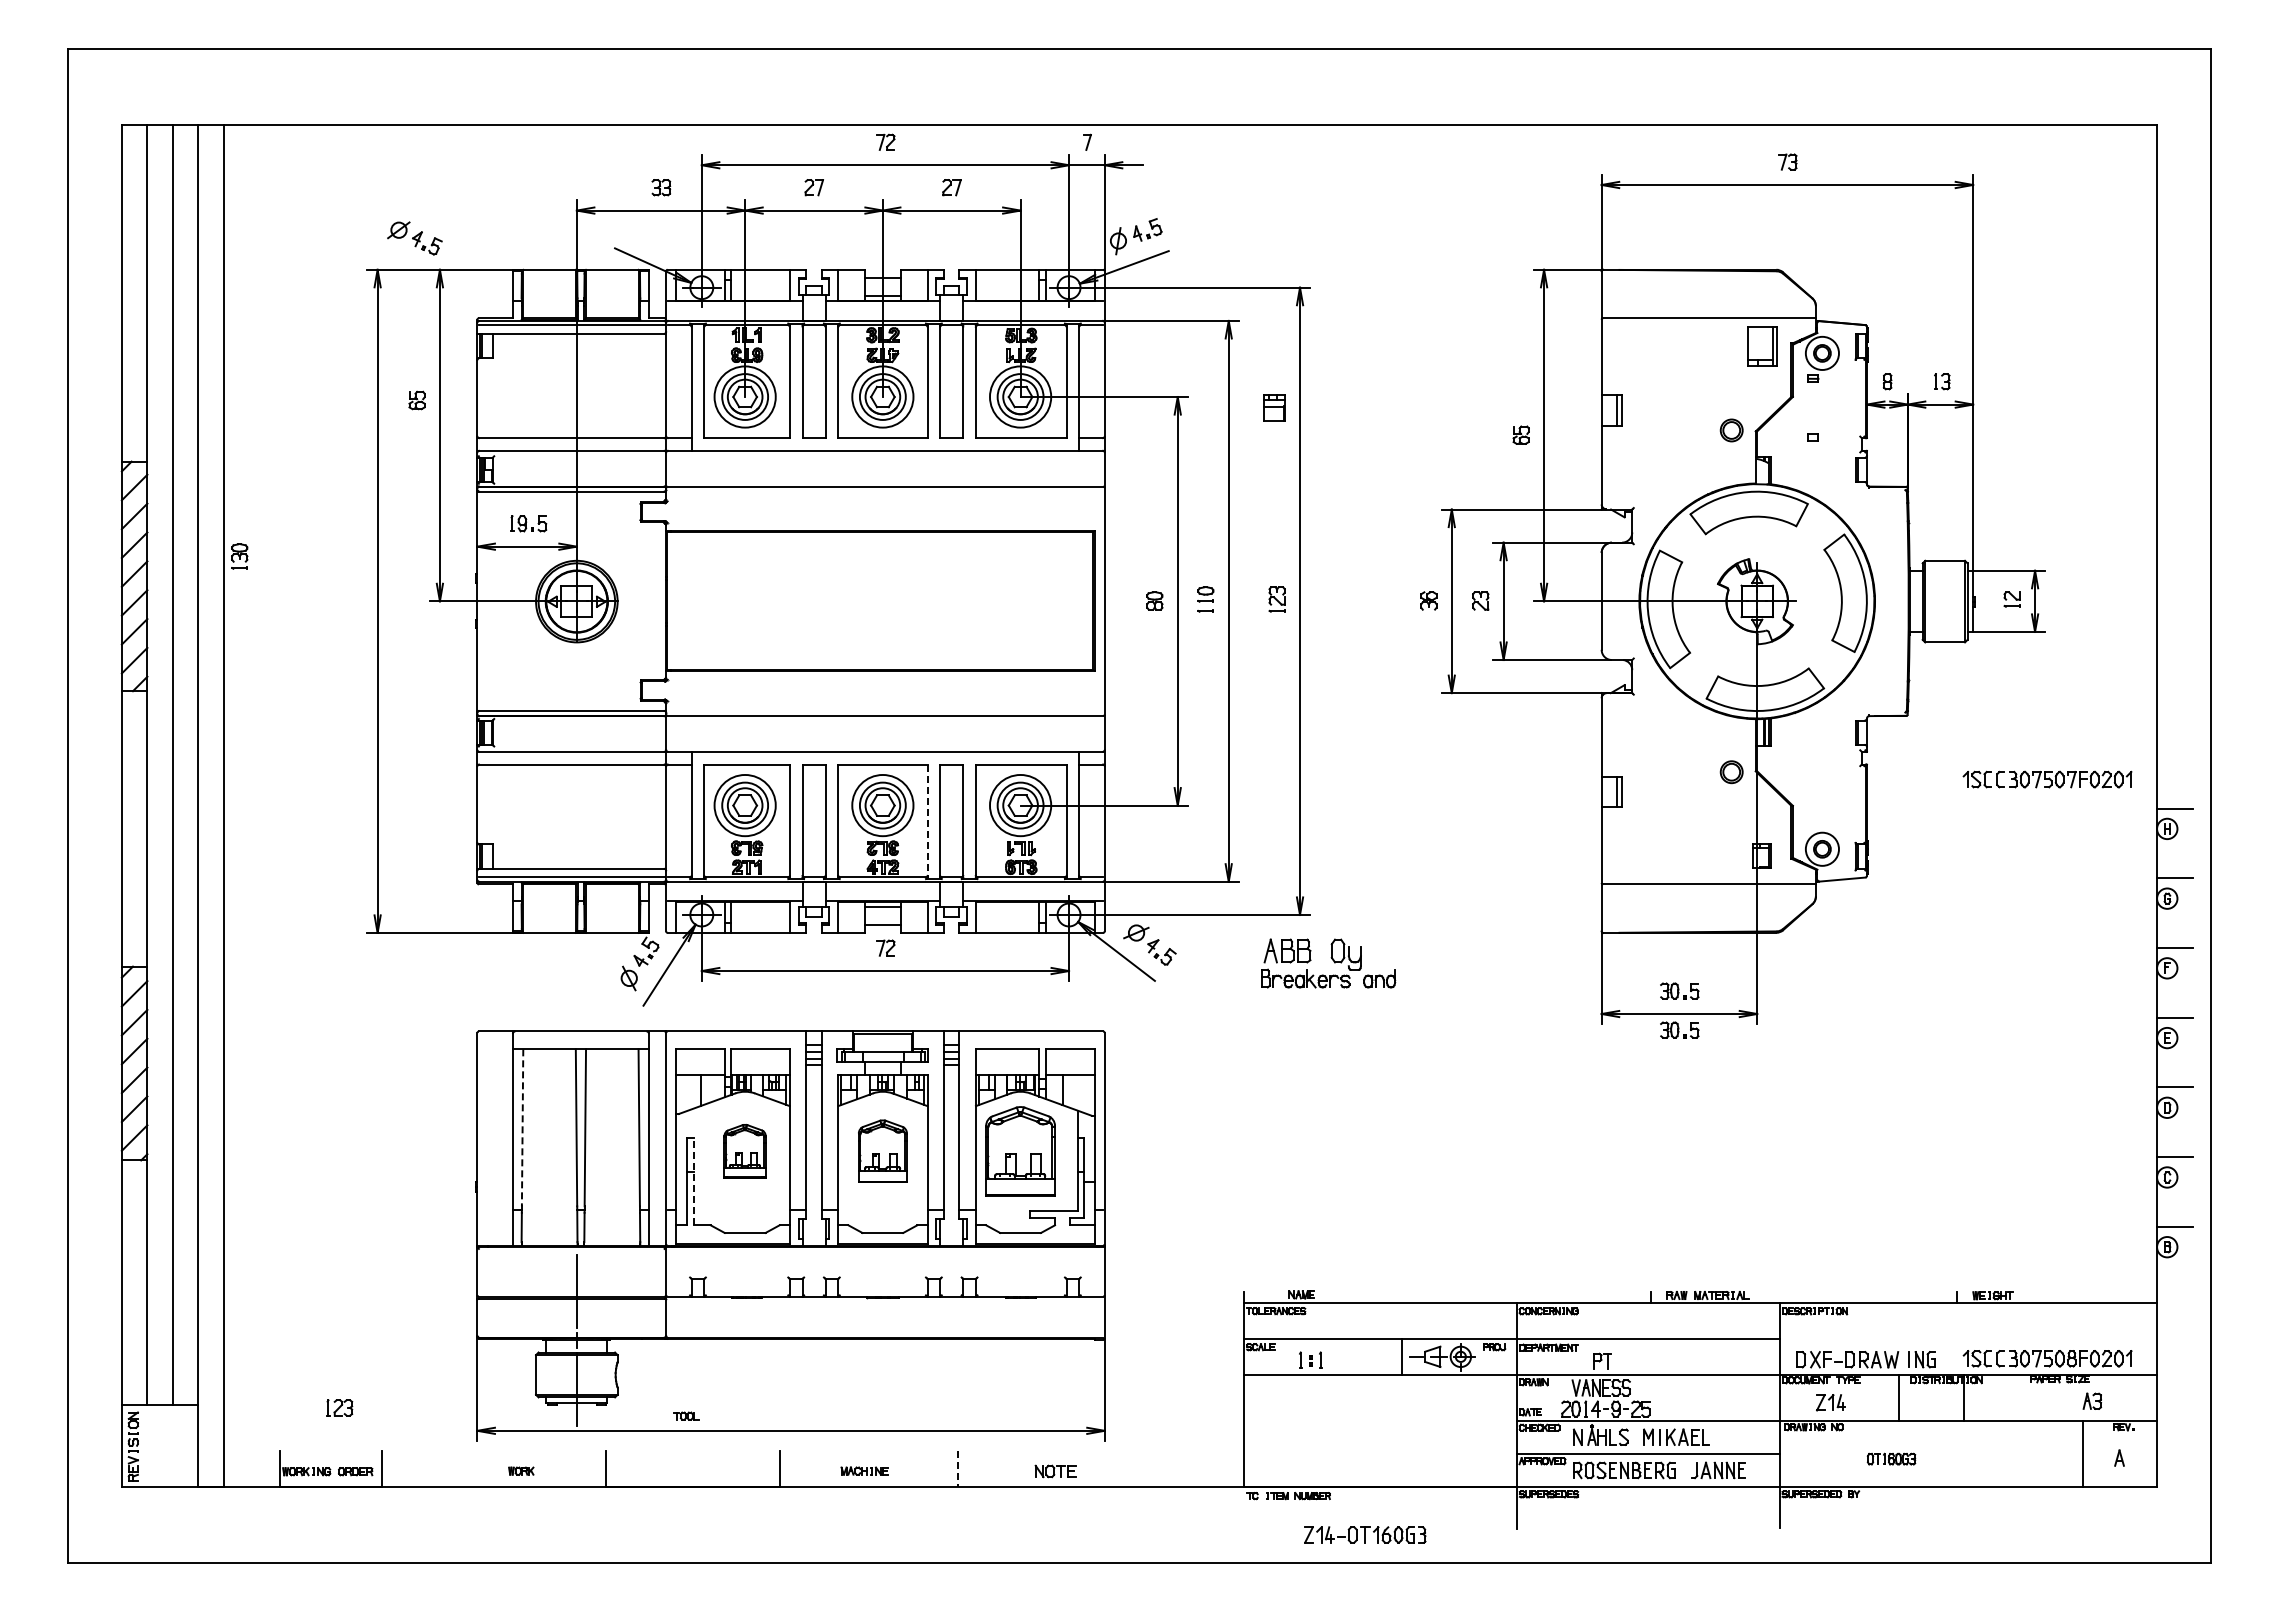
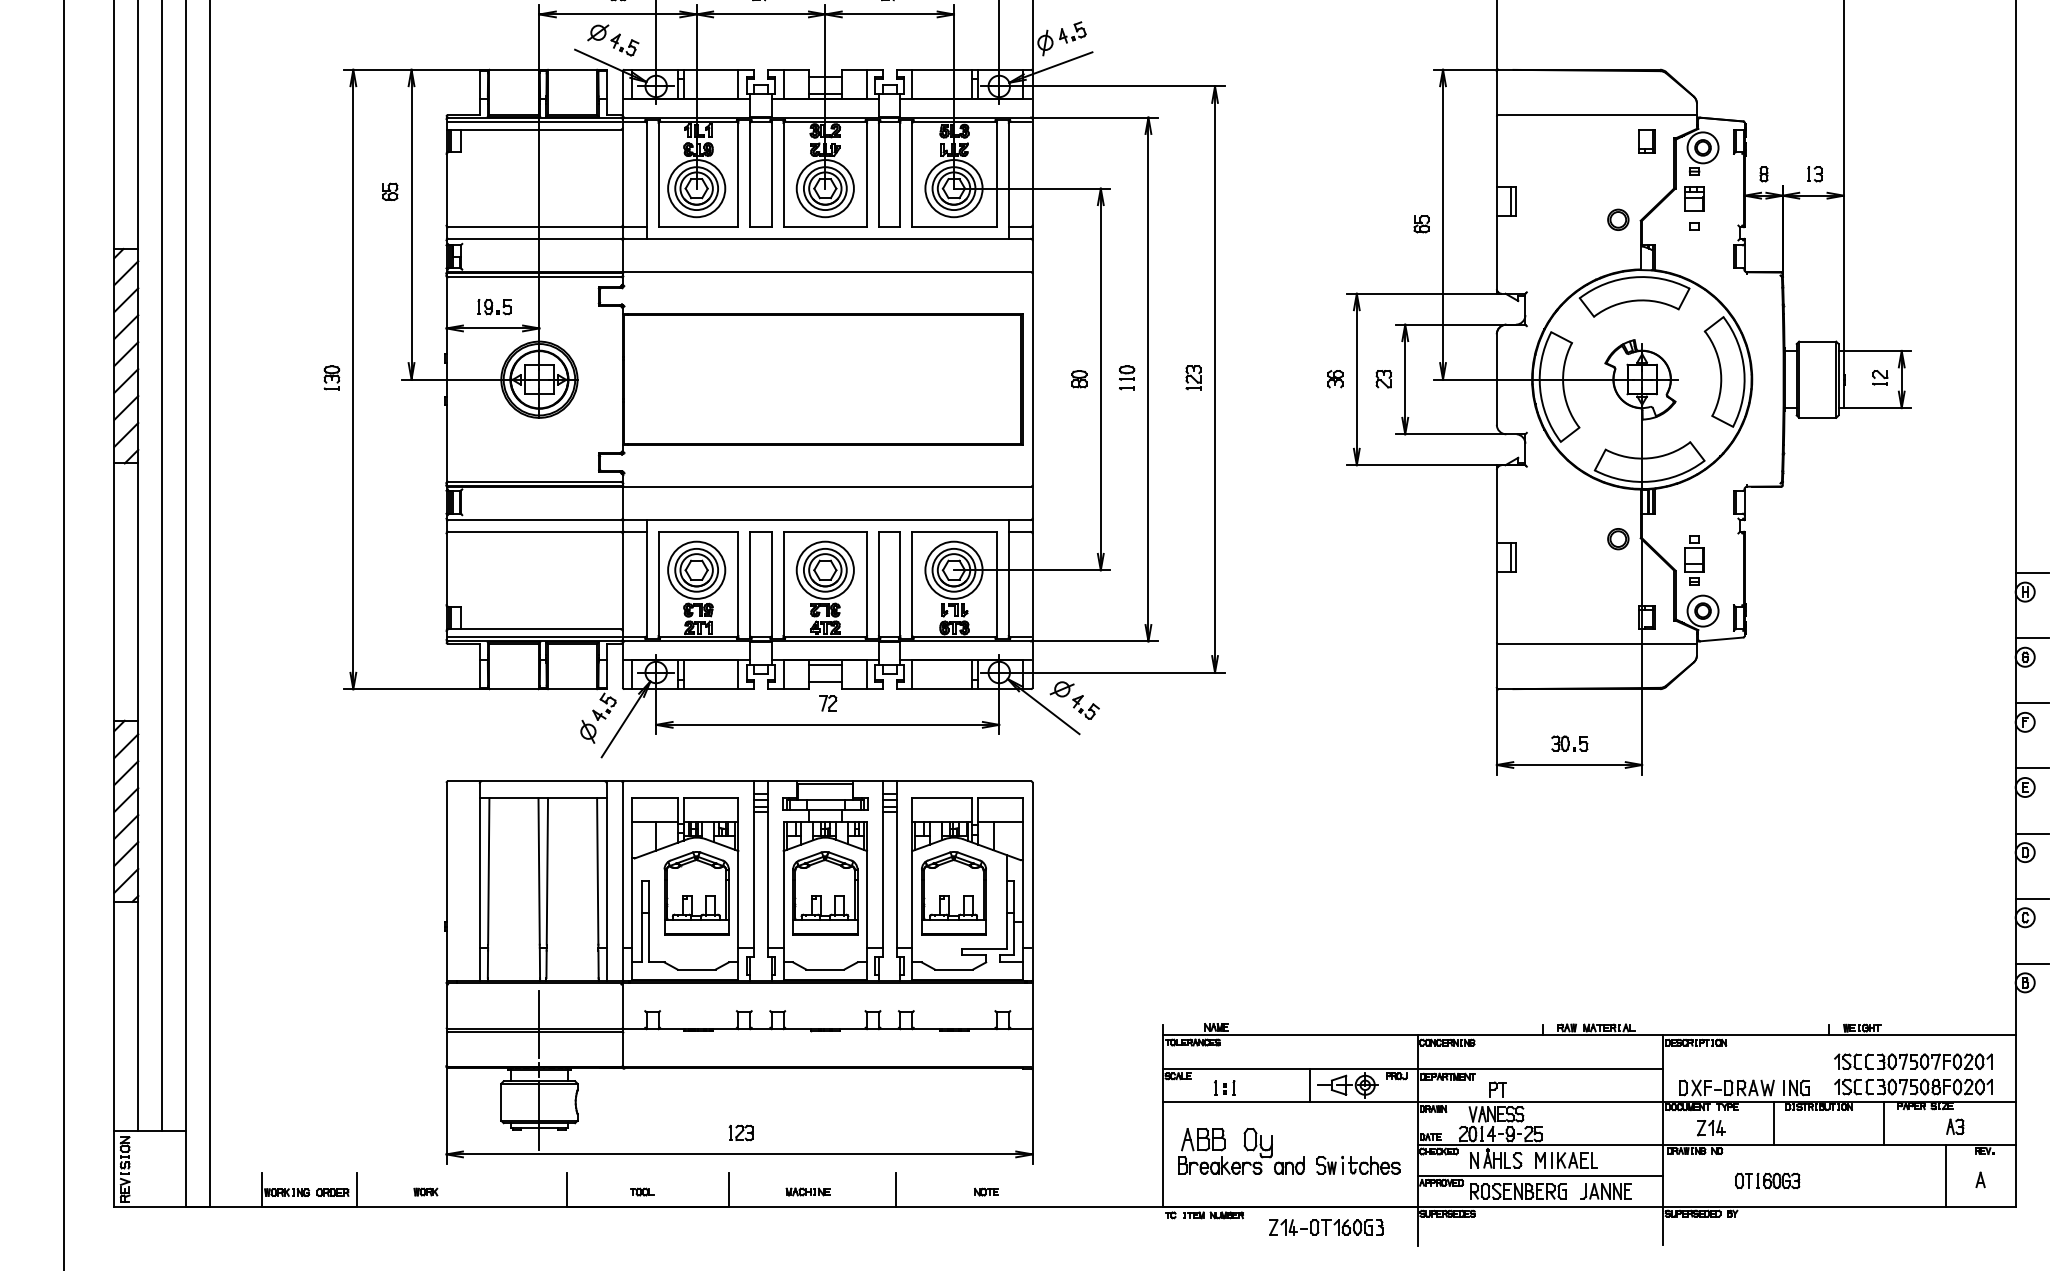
part: (414, 238) -> (612, 40), moved
part: (1761, 346) -> (1646, 141), size x0.62
part: (1274, 407) -> (1694, 198), moved
part: (239, 556) -> (331, 377), moved
part: (2047, 779) -> (1913, 1061), moved
part: (1813, 794) -> (1694, 559), added
line: (927, 821) -> (867, 585), dashed -> solid
part: (1328, 963) -> (1241, 1151), moved
part: (1679, 1029) -> (1569, 779), removed
line: (522, 1127) -> (488, 871), dashed -> solid
part: (744, 1151) -> (696, 893), size x1.67
part: (882, 1151) -> (824, 893), size x1.43
line: (694, 1181) -> (649, 921), dashed -> solid
line: (1964, 1397) -> (1884, 1123), moved
part: (339, 1407) -> (740, 1132), moved
part: (686, 1415) -> (641, 1191), moved
part: (1453, 1442) -> (1358, 1165), added
part: (1891, 1458) -> (1767, 1180), size x1.43
line: (958, 1469) -> (895, 1190), dashed -> solid
part: (521, 1470) -> (426, 1191), moved
part: (1055, 1470) -> (986, 1191), size x0.62
part: (1365, 1534) -> (1326, 1226), moved

